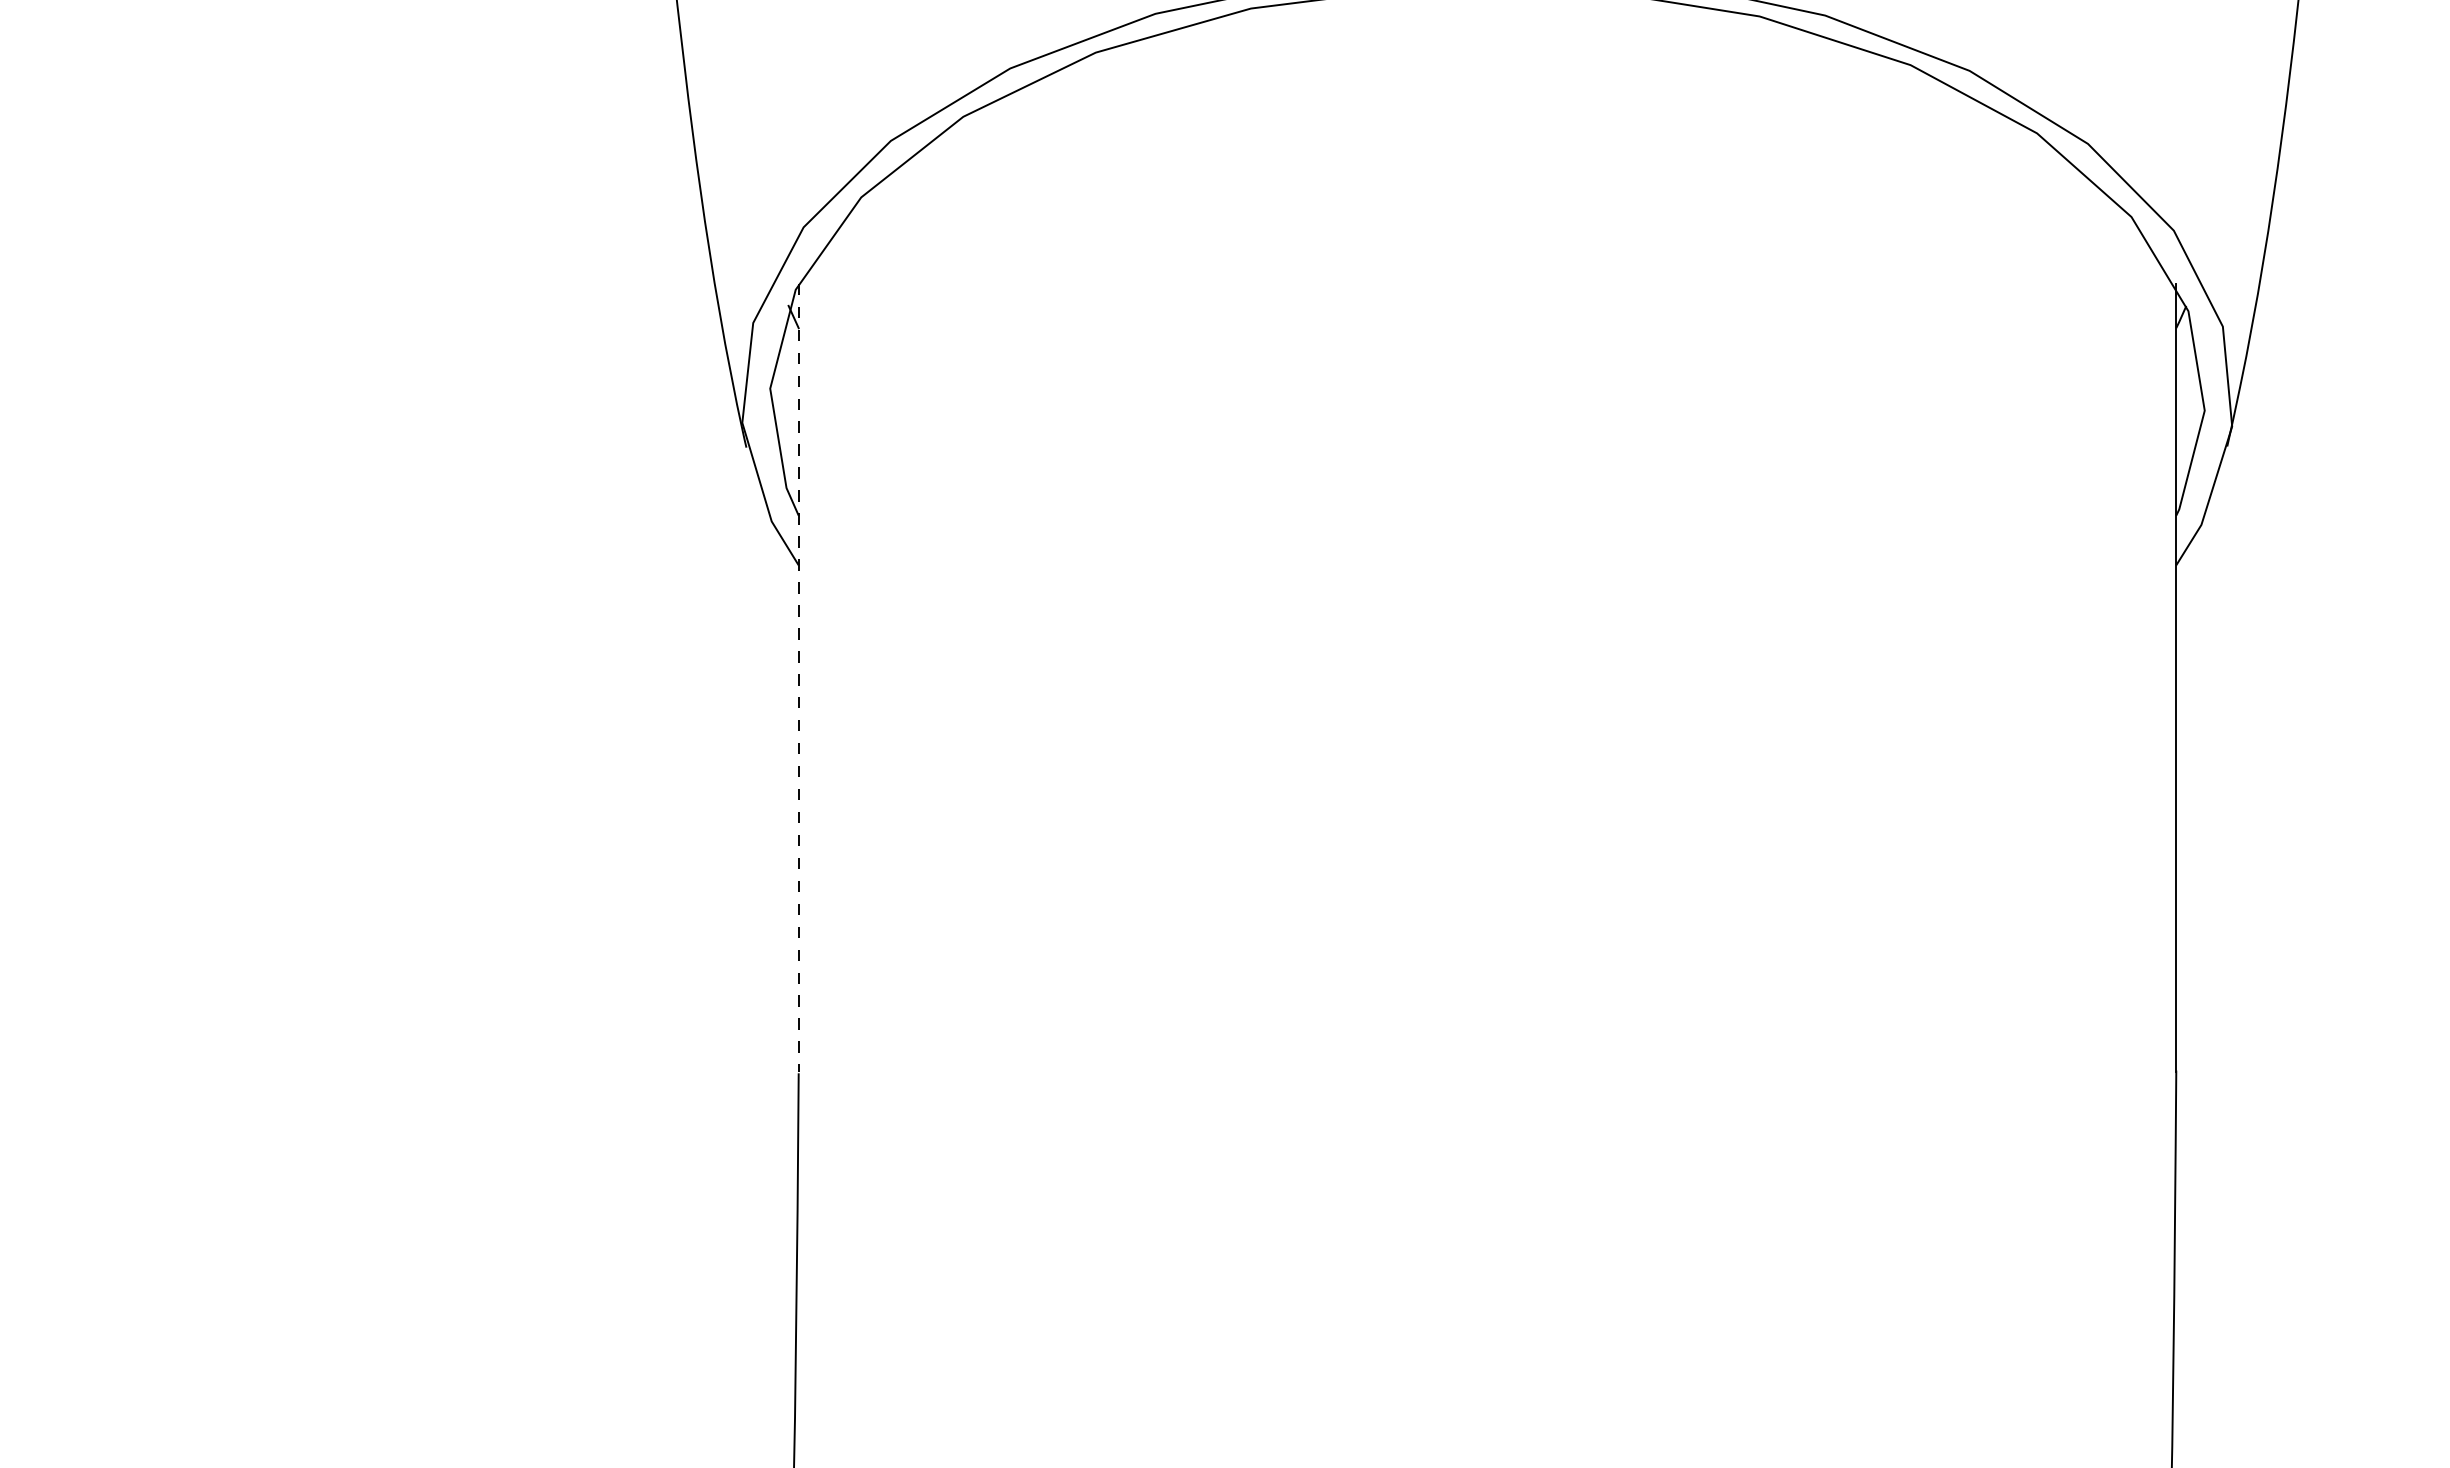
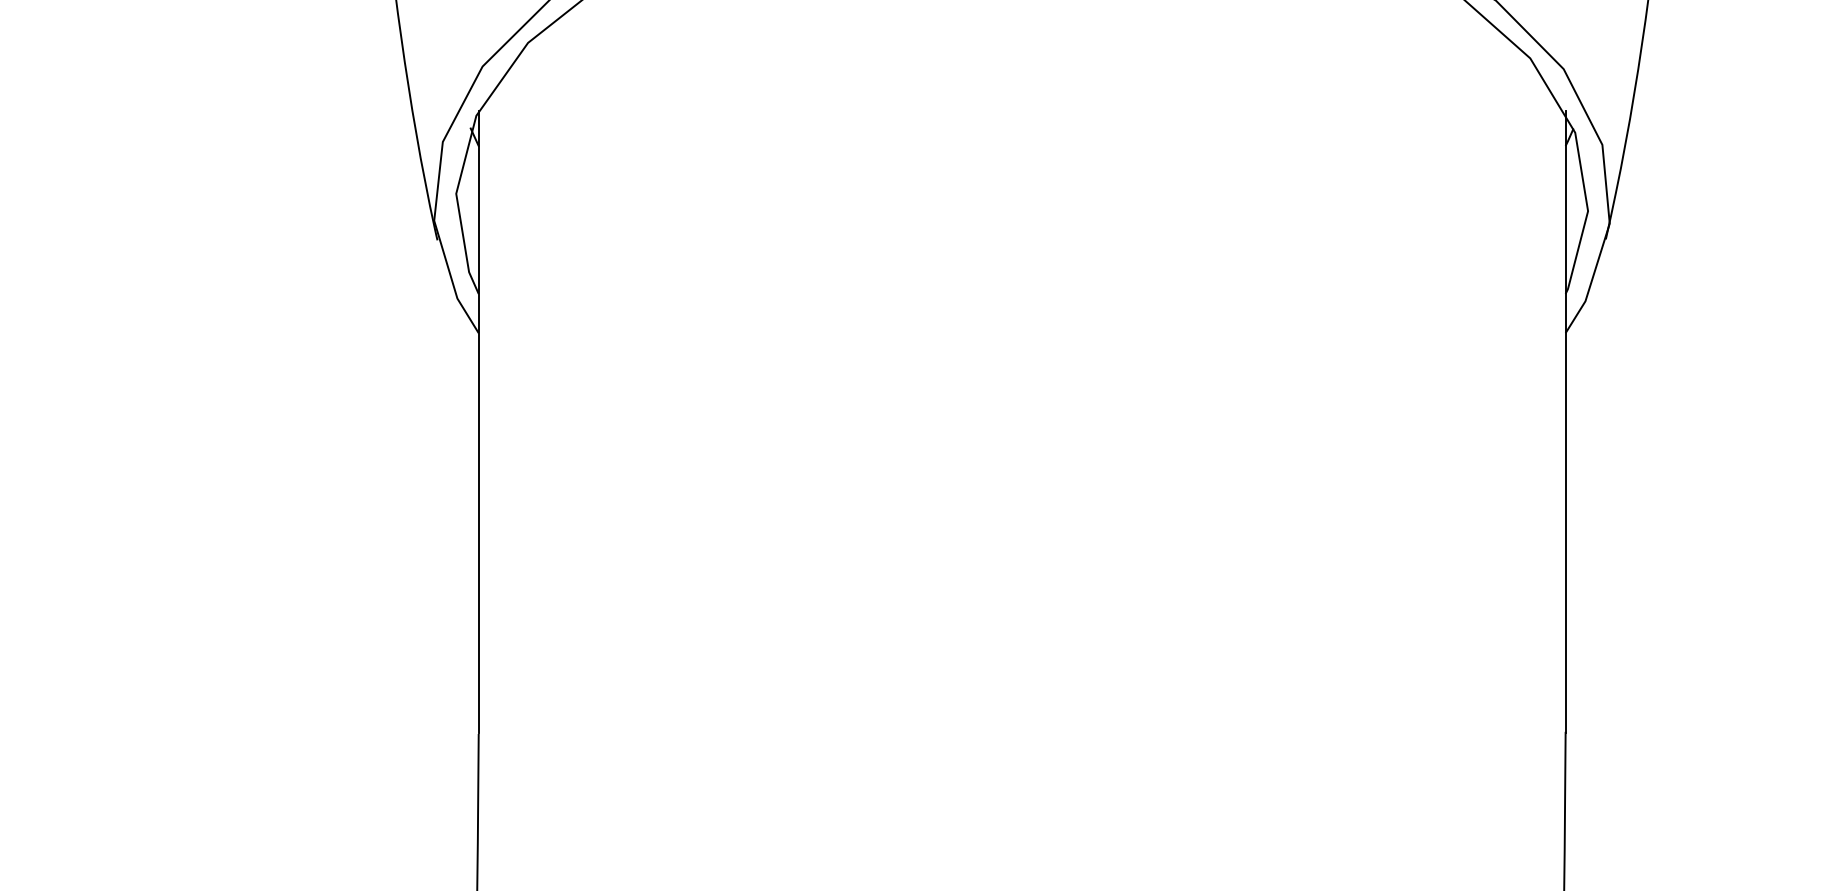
line: (798, 678) -> (478, 422), dashed -> solid

